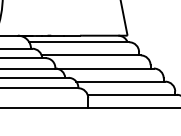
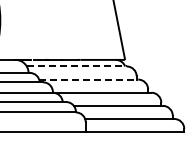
line: (78, 42) -> (76, 66), solid -> dashed
line: (90, 55) -> (88, 79), solid -> dashed

